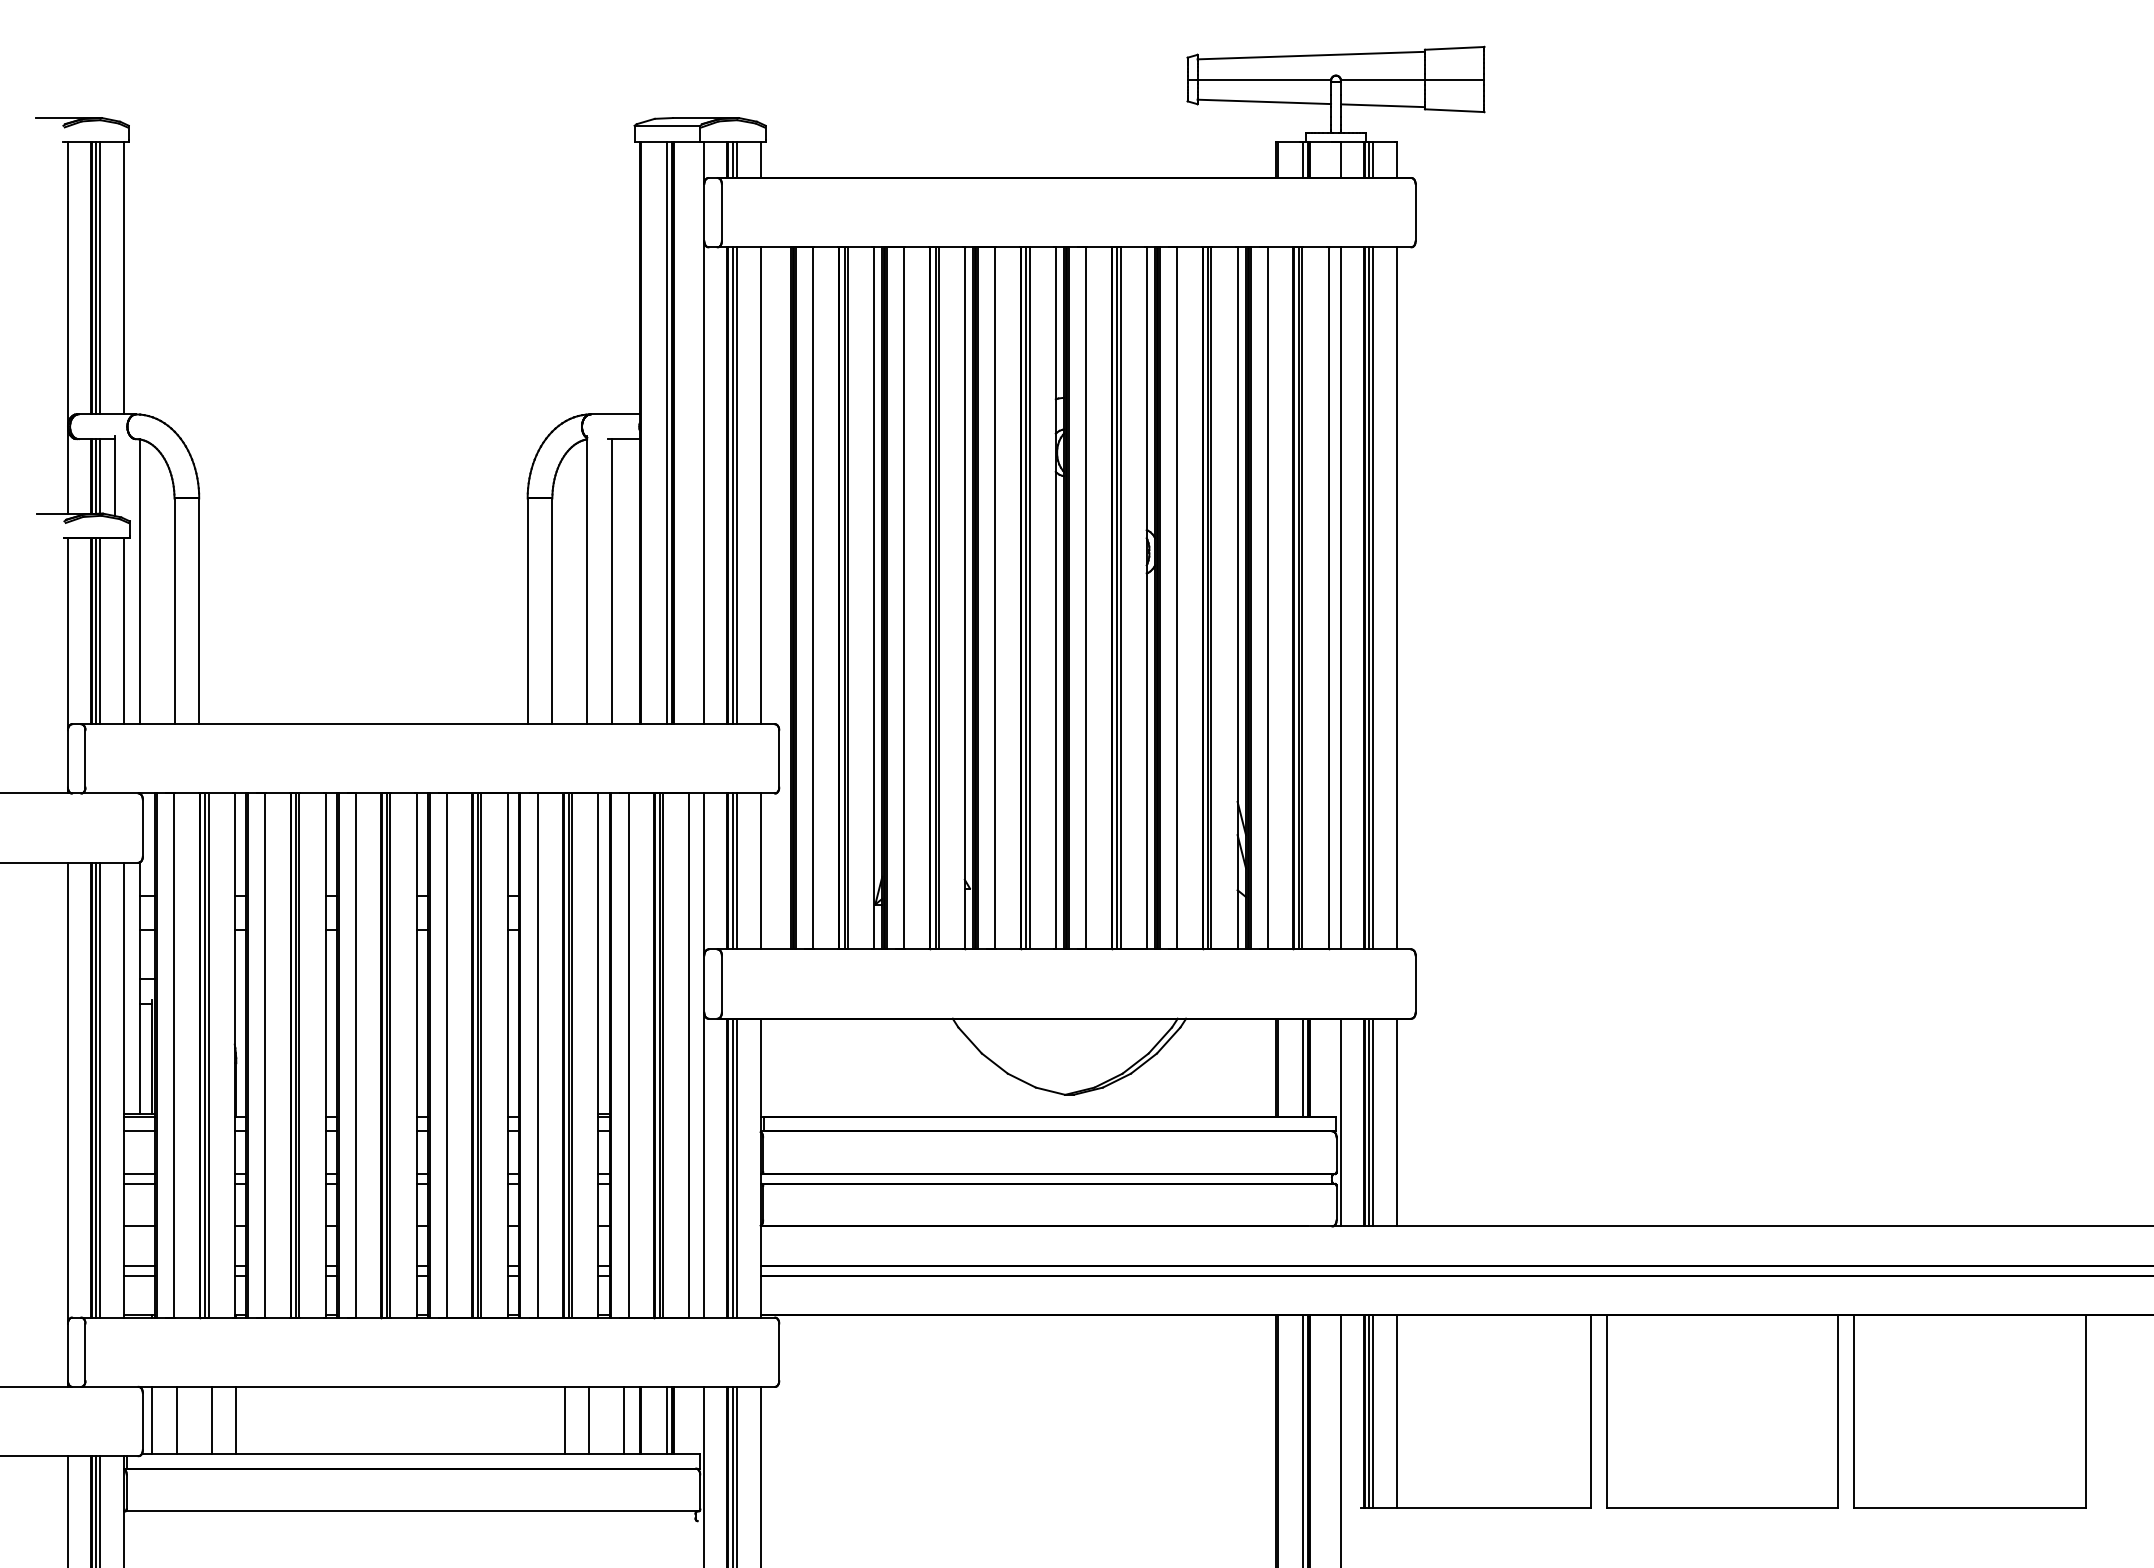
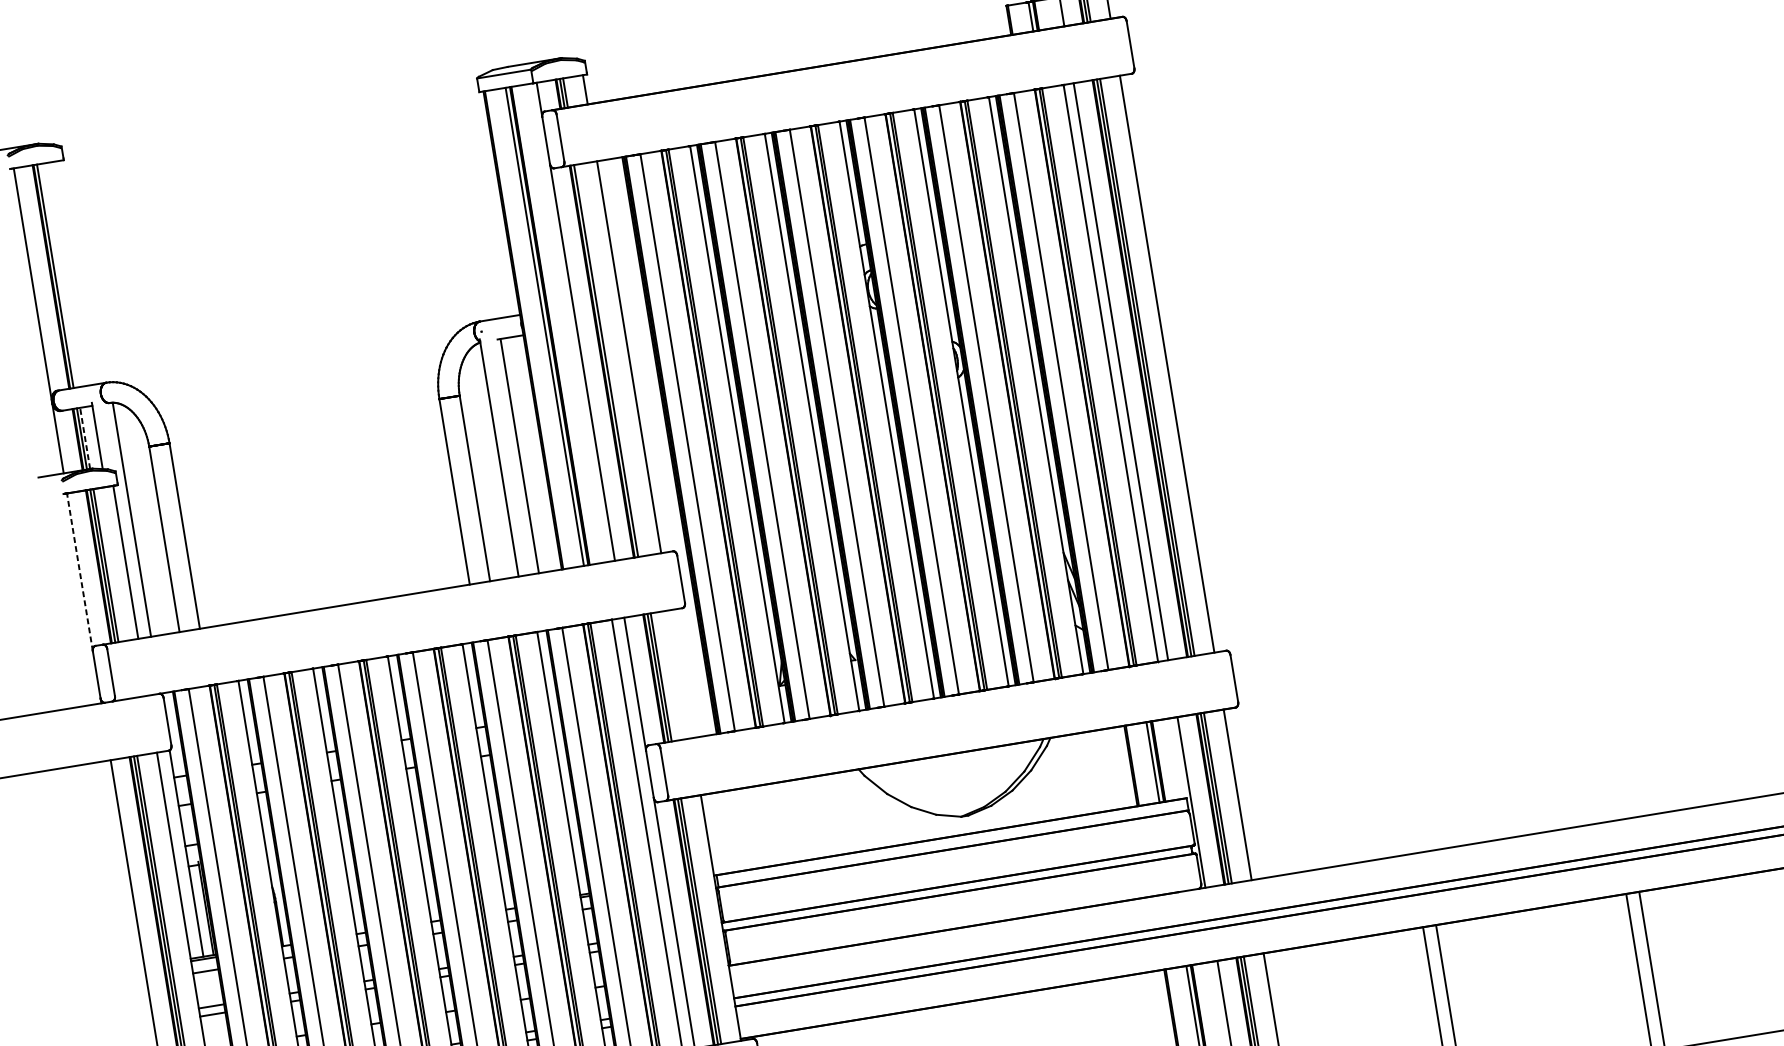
line: (100, 278) -> (58, 275), removed
line: (124, 278) -> (78, 272), removed
line: (100, 475) -> (85, 437), solid -> dashed
line: (736, 485) -> (609, 360), removed
line: (67, 633) -> (79, 571), solid -> dashed
line: (760, 871) -> (680, 674), removed

